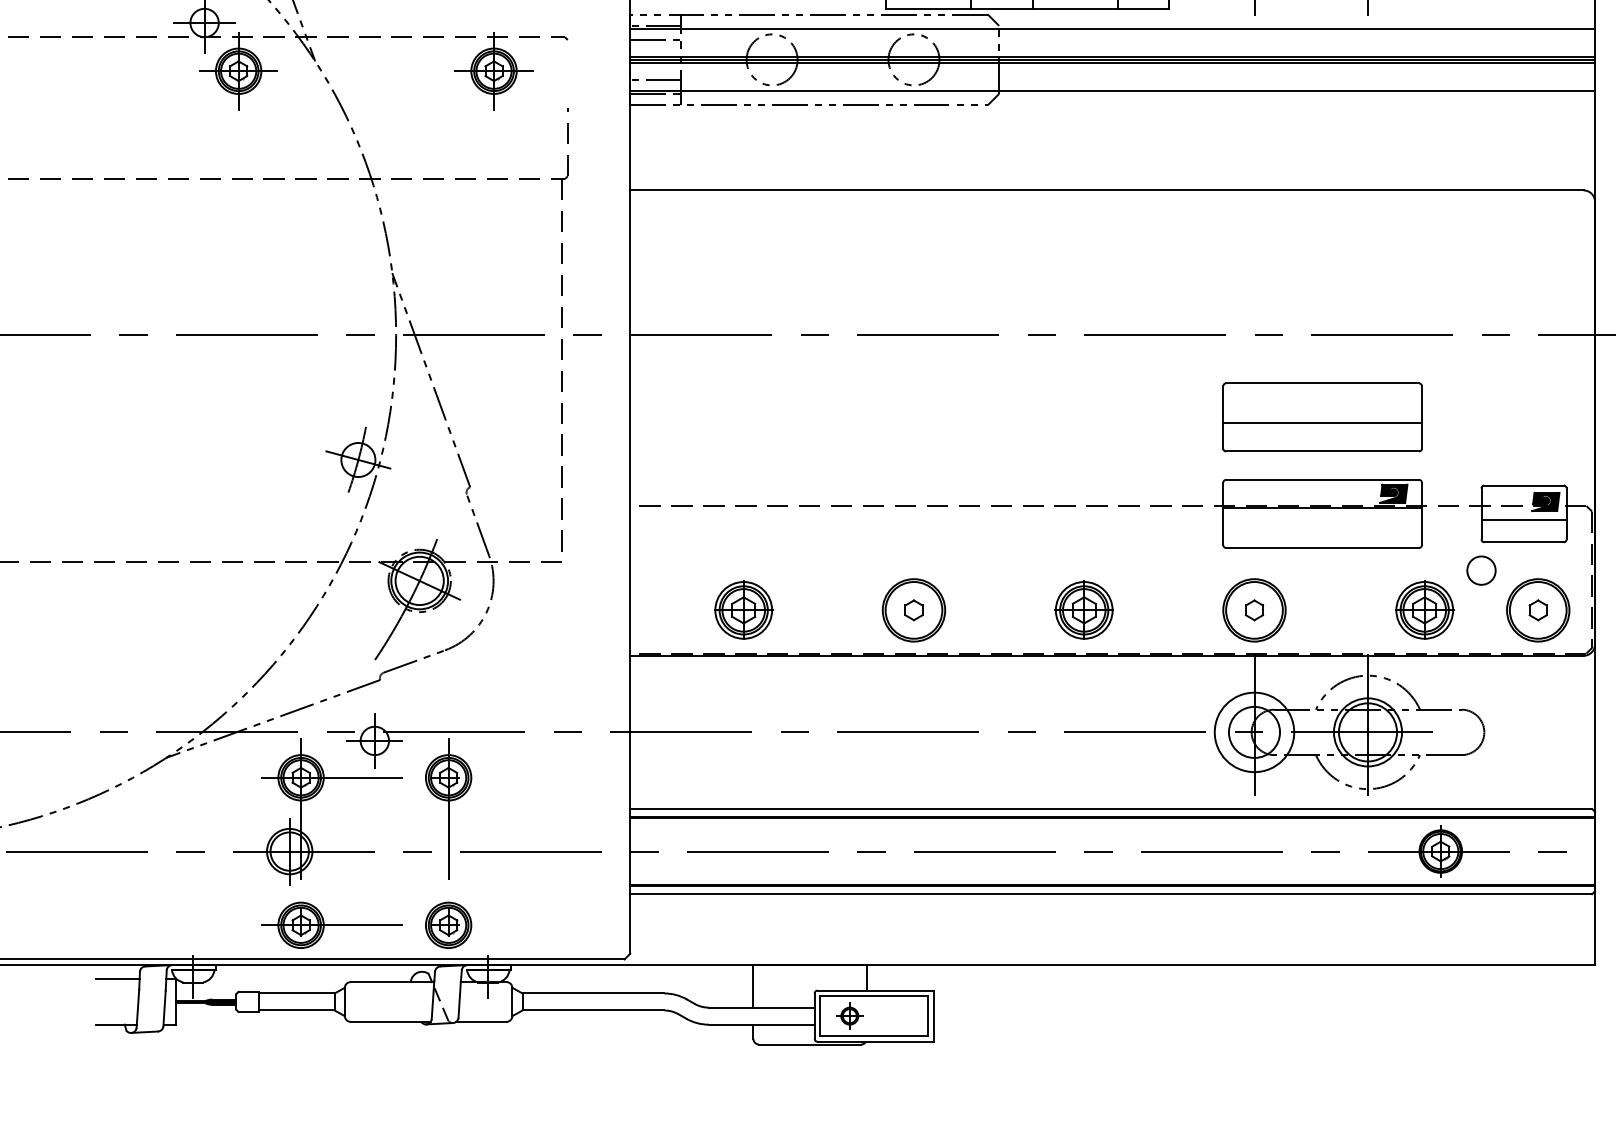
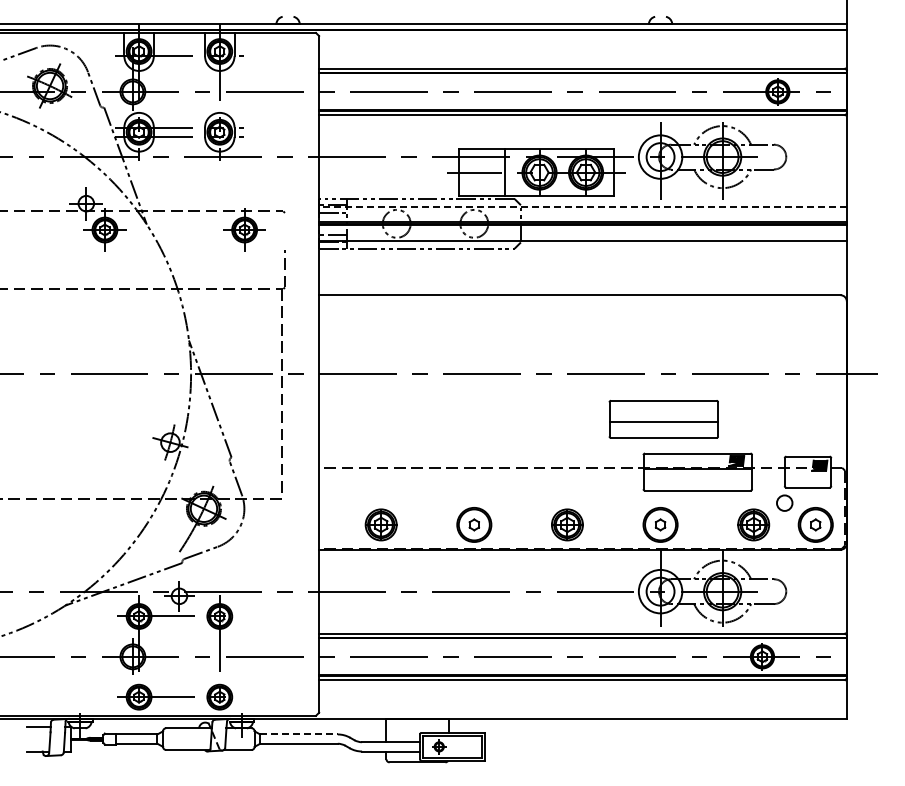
line: (1111, 28) -> (582, 206), solid -> dashed
part: (1322, 417) -> (663, 419), moved
line: (1523, 520) -> (807, 475), removed
line: (594, 993) -> (299, 734), solid -> dashed

